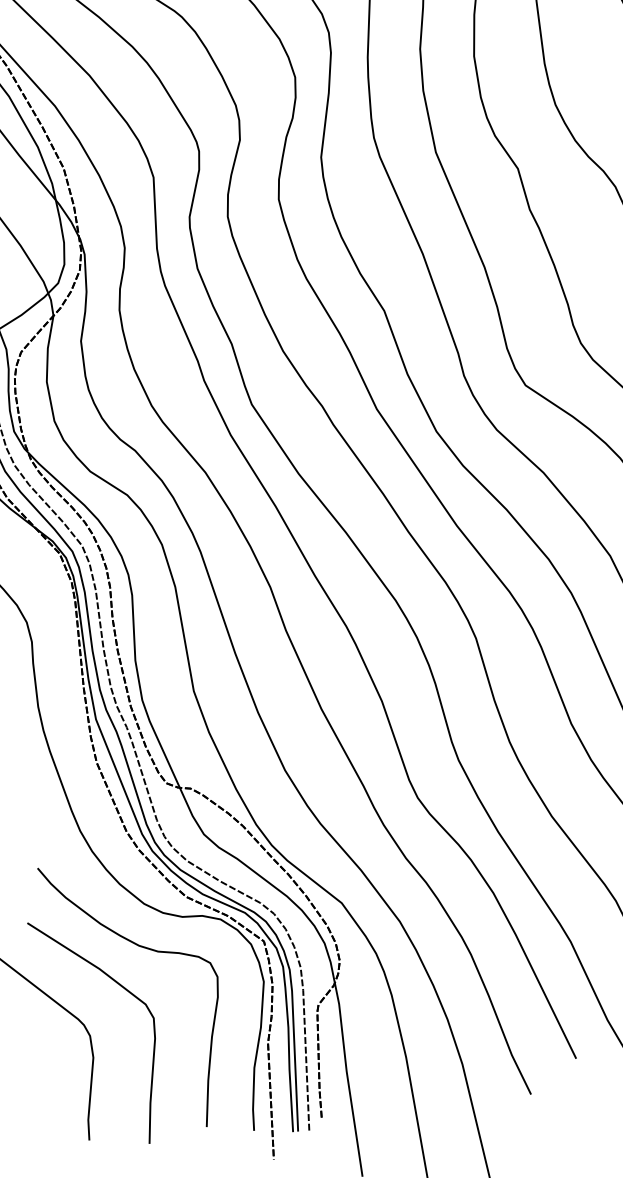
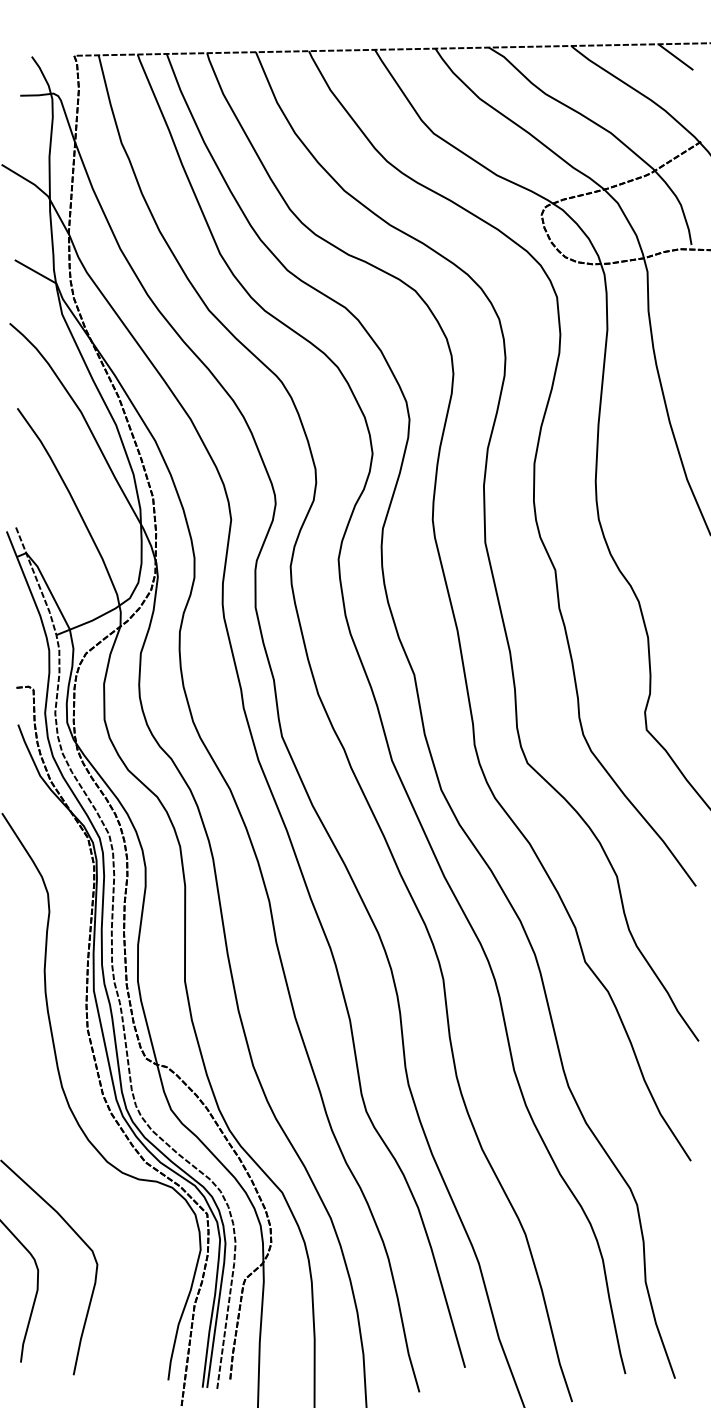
curve: (153, 951) -> (107, 1205), removed

